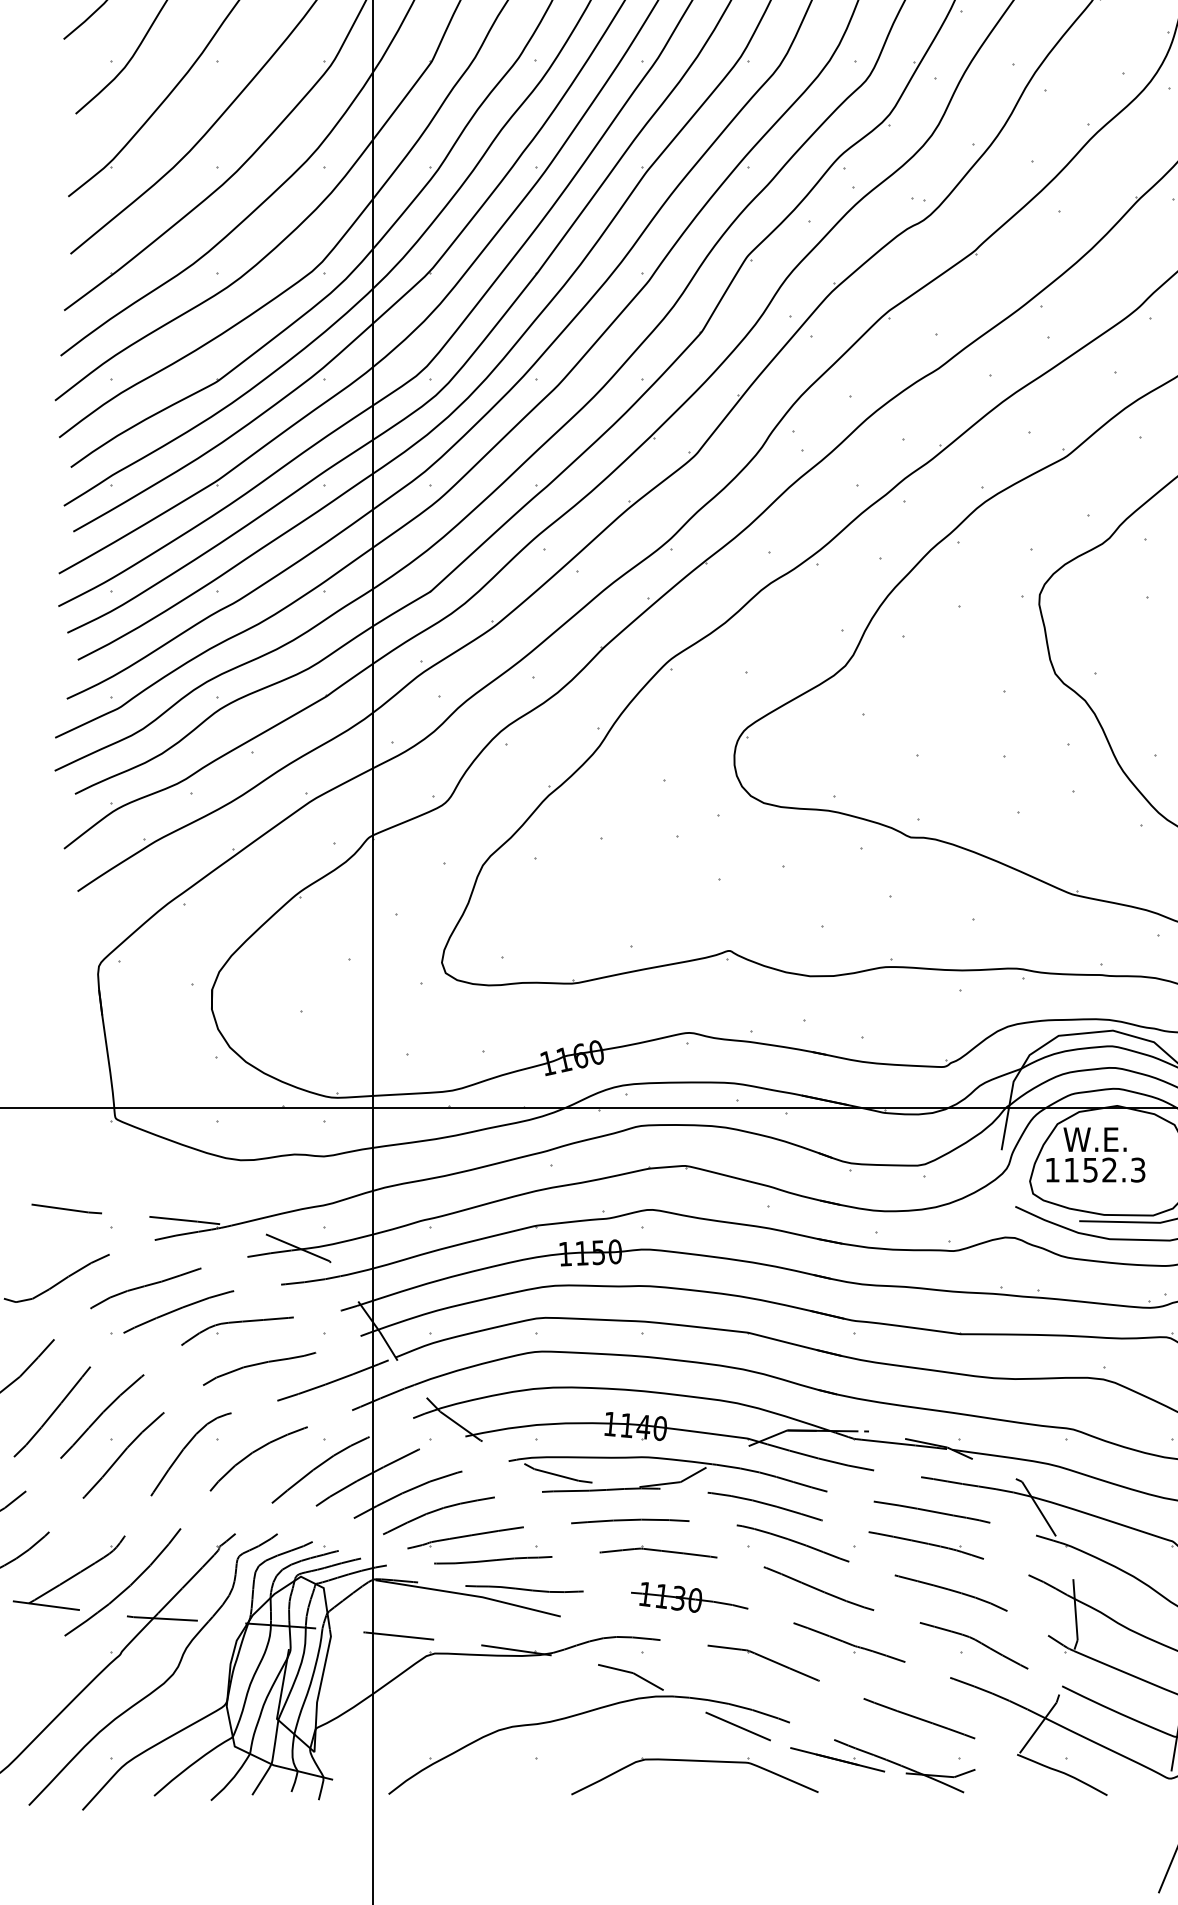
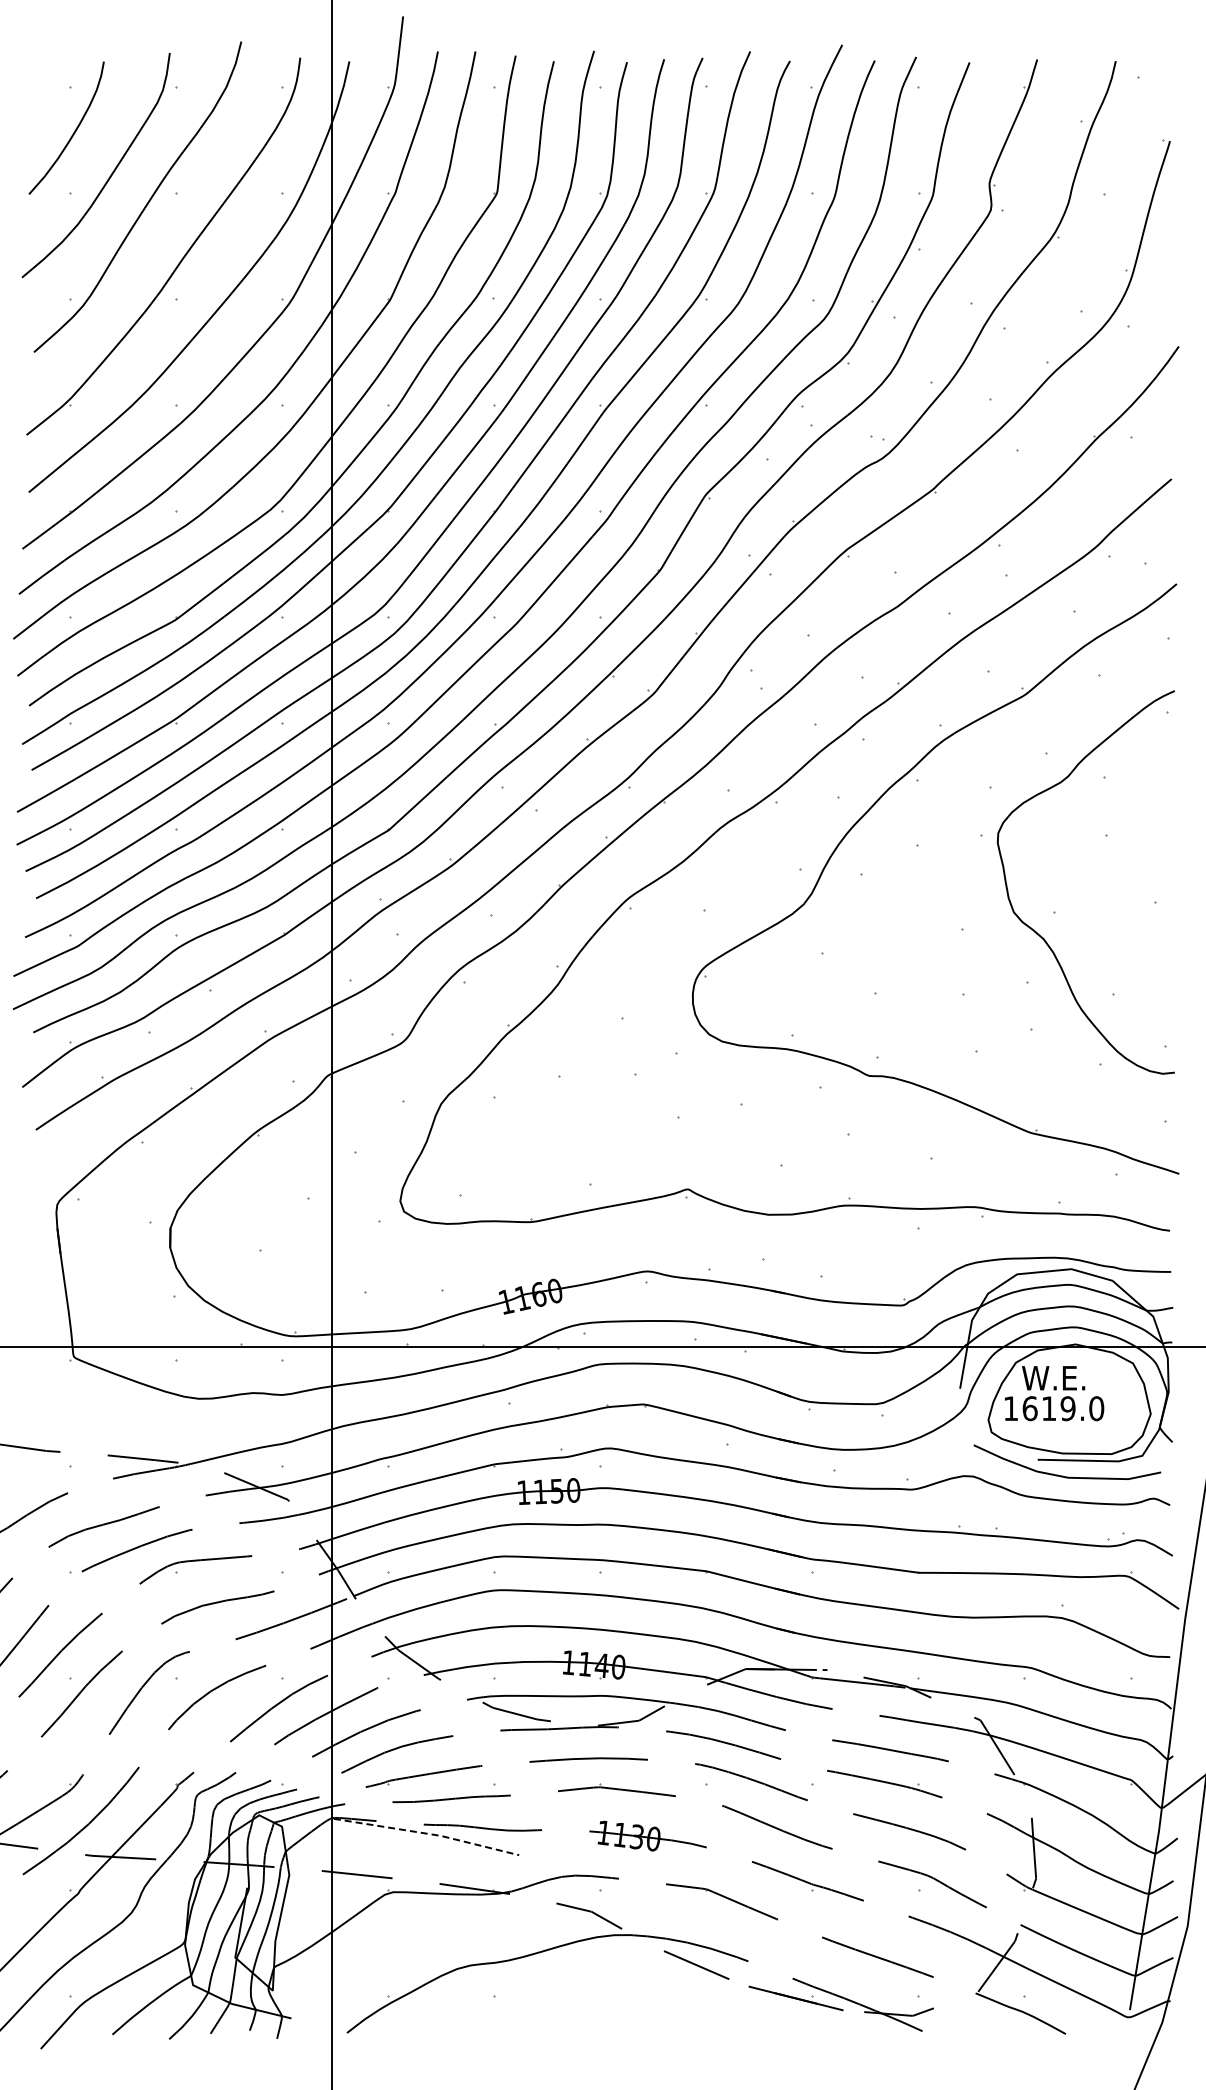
text: (1105, 1169) -> (1063, 1408), 1152.3 -> 1619.0
line: (470, 1594) -> (428, 1833), solid -> dashed
part: (695, 1761) -> (653, 2000), removed

